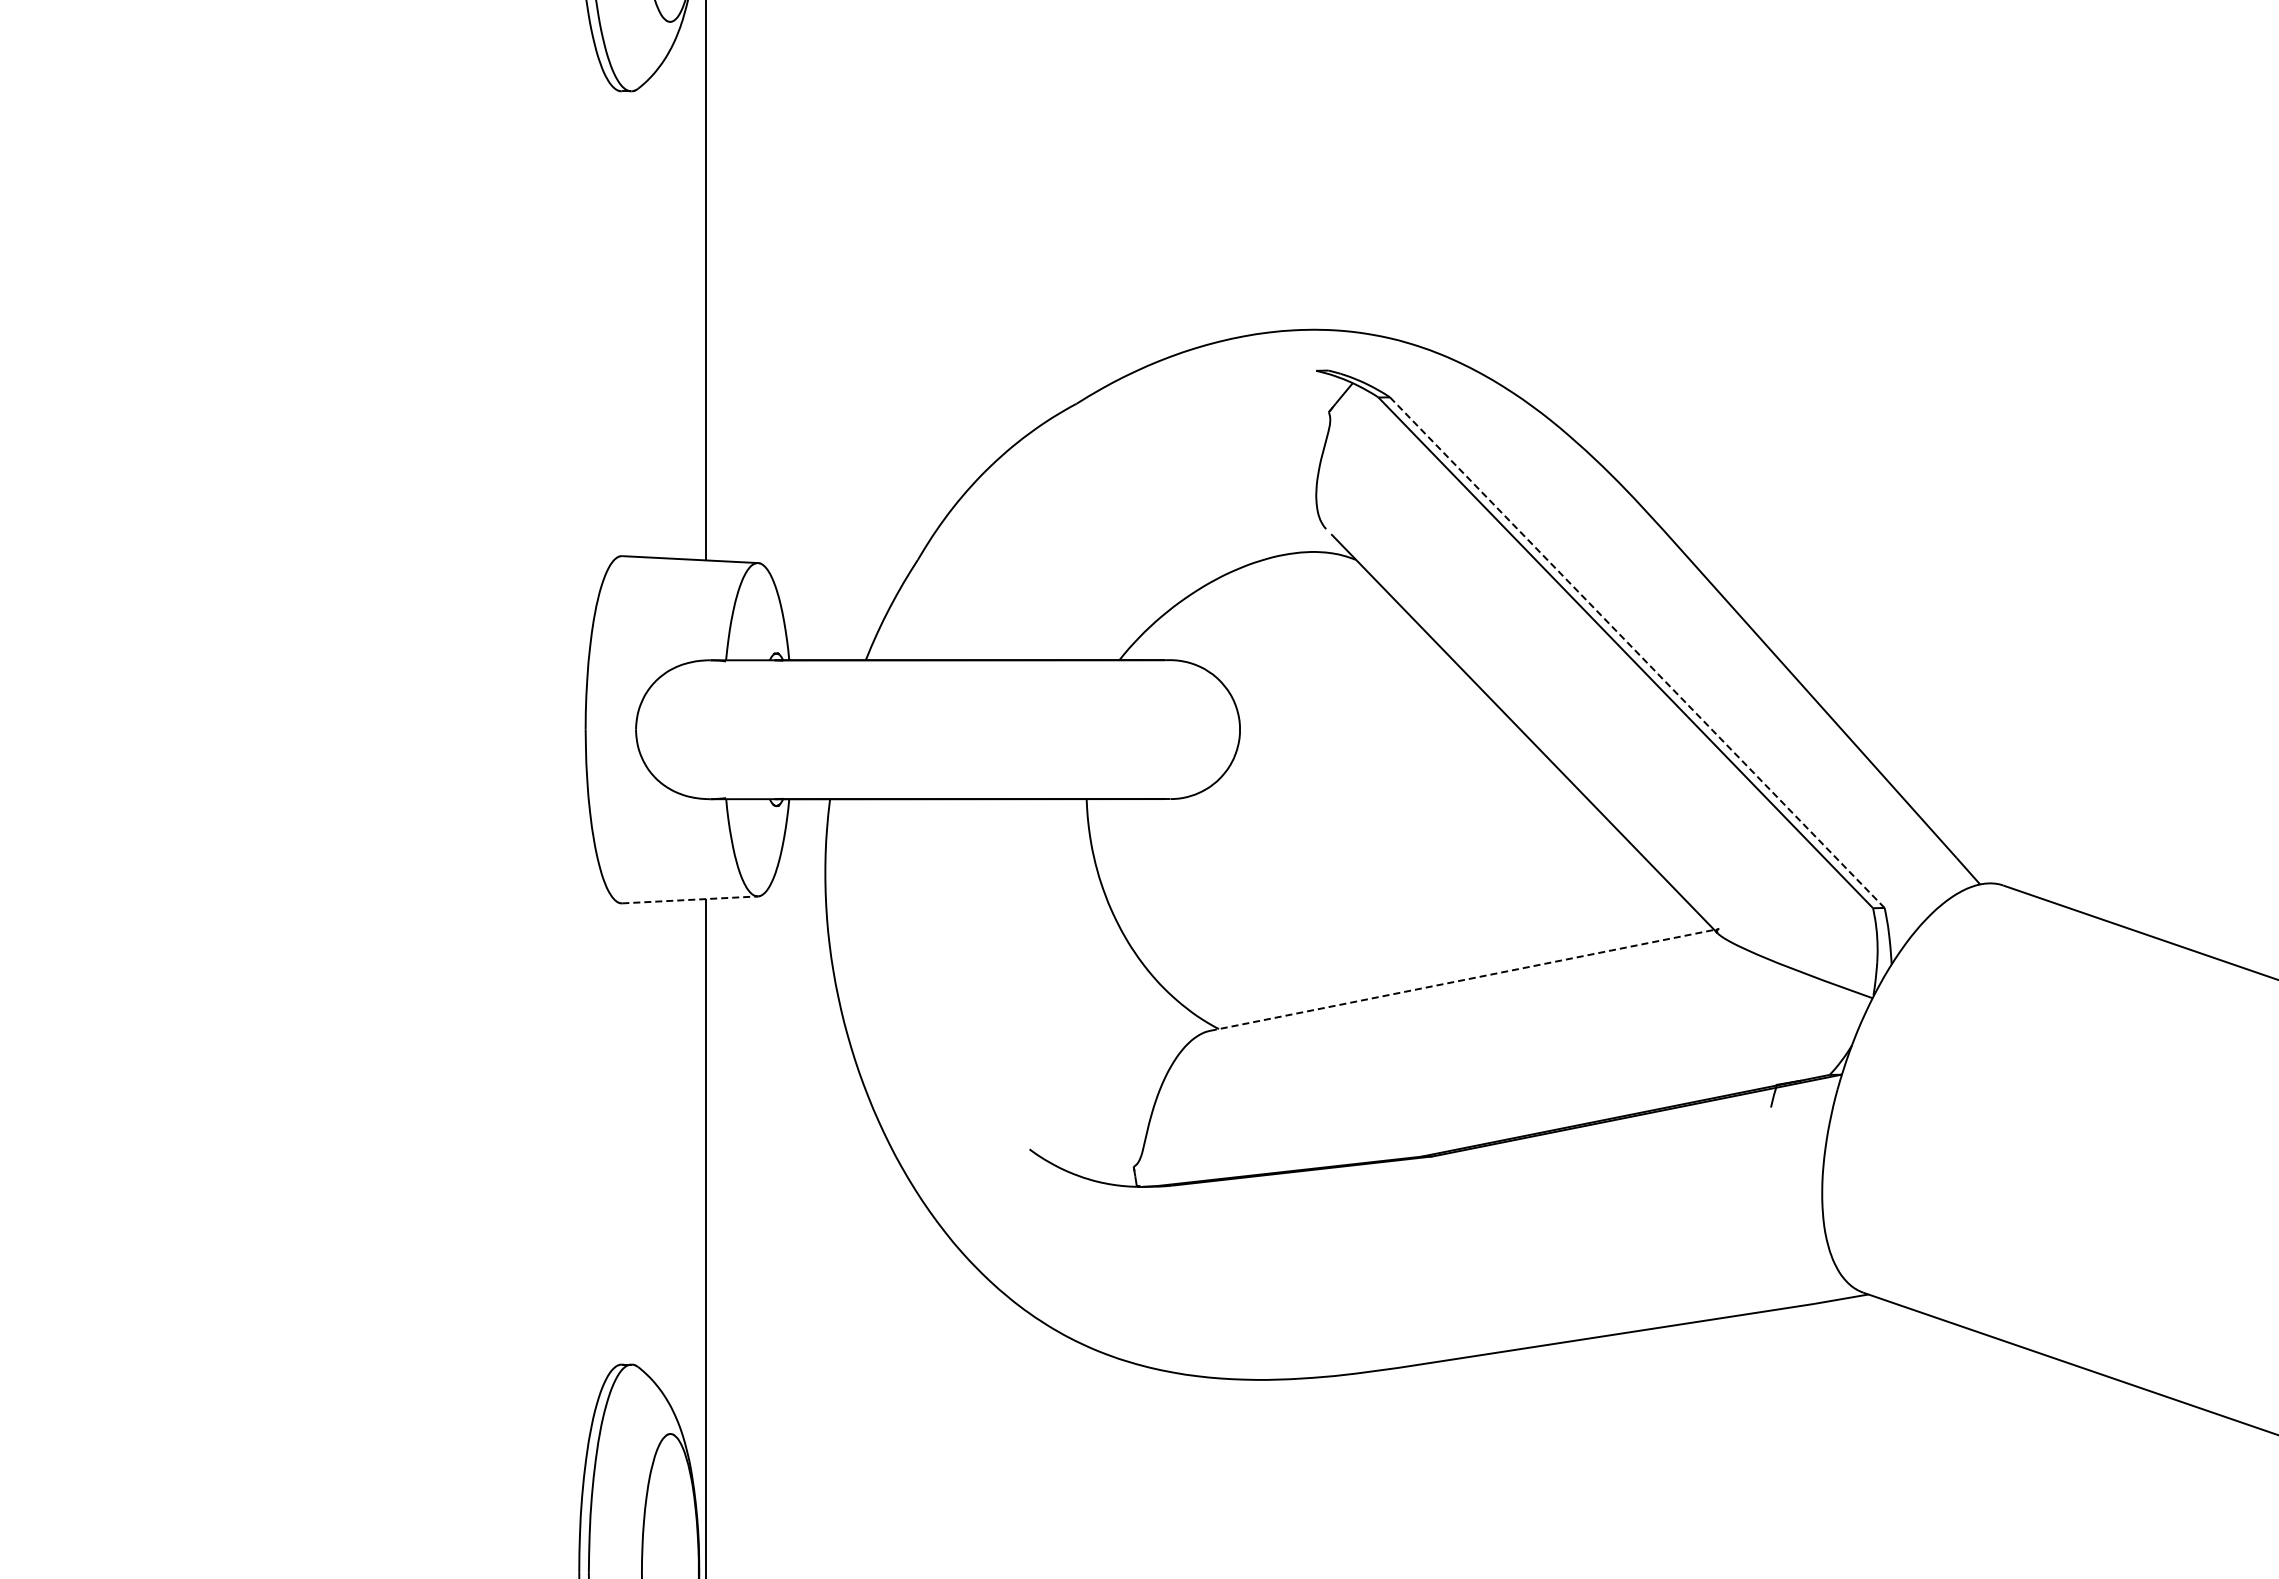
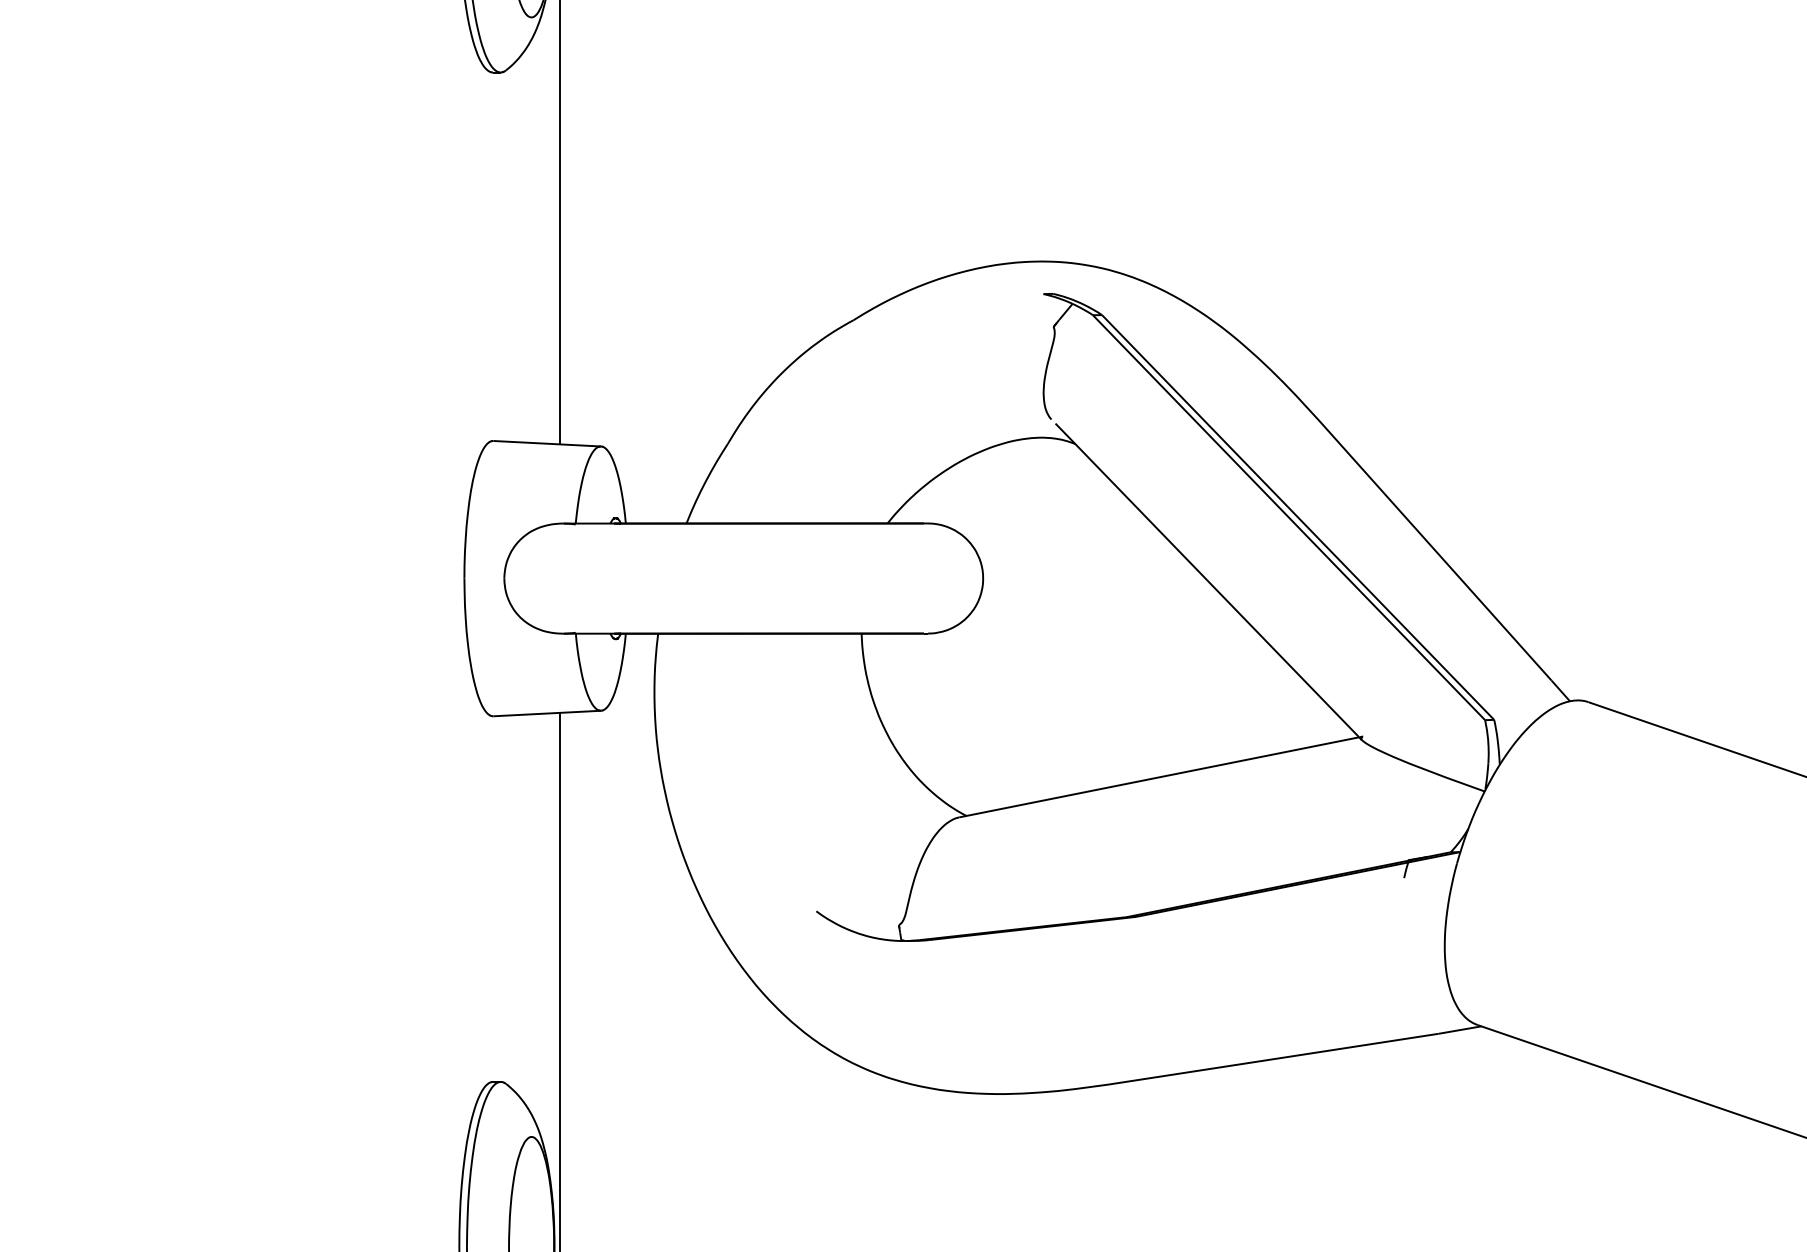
line: (1637, 653) -> (1298, 518), dashed -> solid
line: (690, 899) -> (547, 713), dashed -> solid
line: (1462, 980) -> (1159, 777), dashed -> solid

